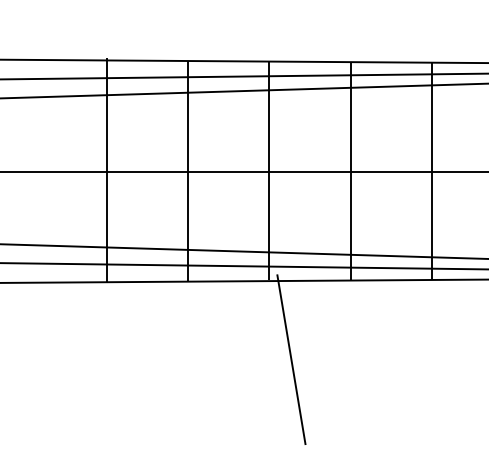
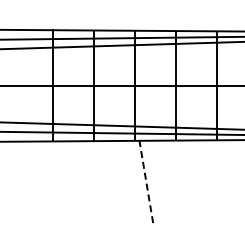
line: (290, 358) -> (145, 179), solid -> dashed

